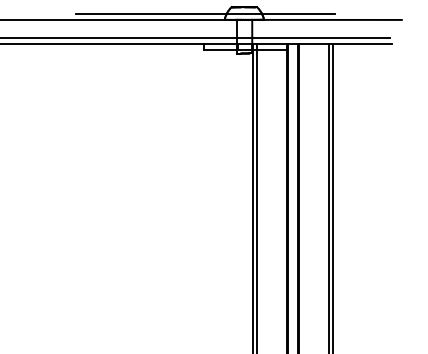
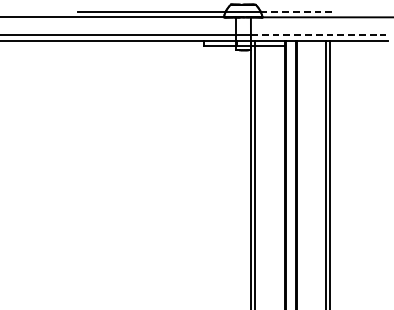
line: (298, 14) -> (296, 11), solid -> dashed
line: (321, 37) -> (318, 34), solid -> dashed

